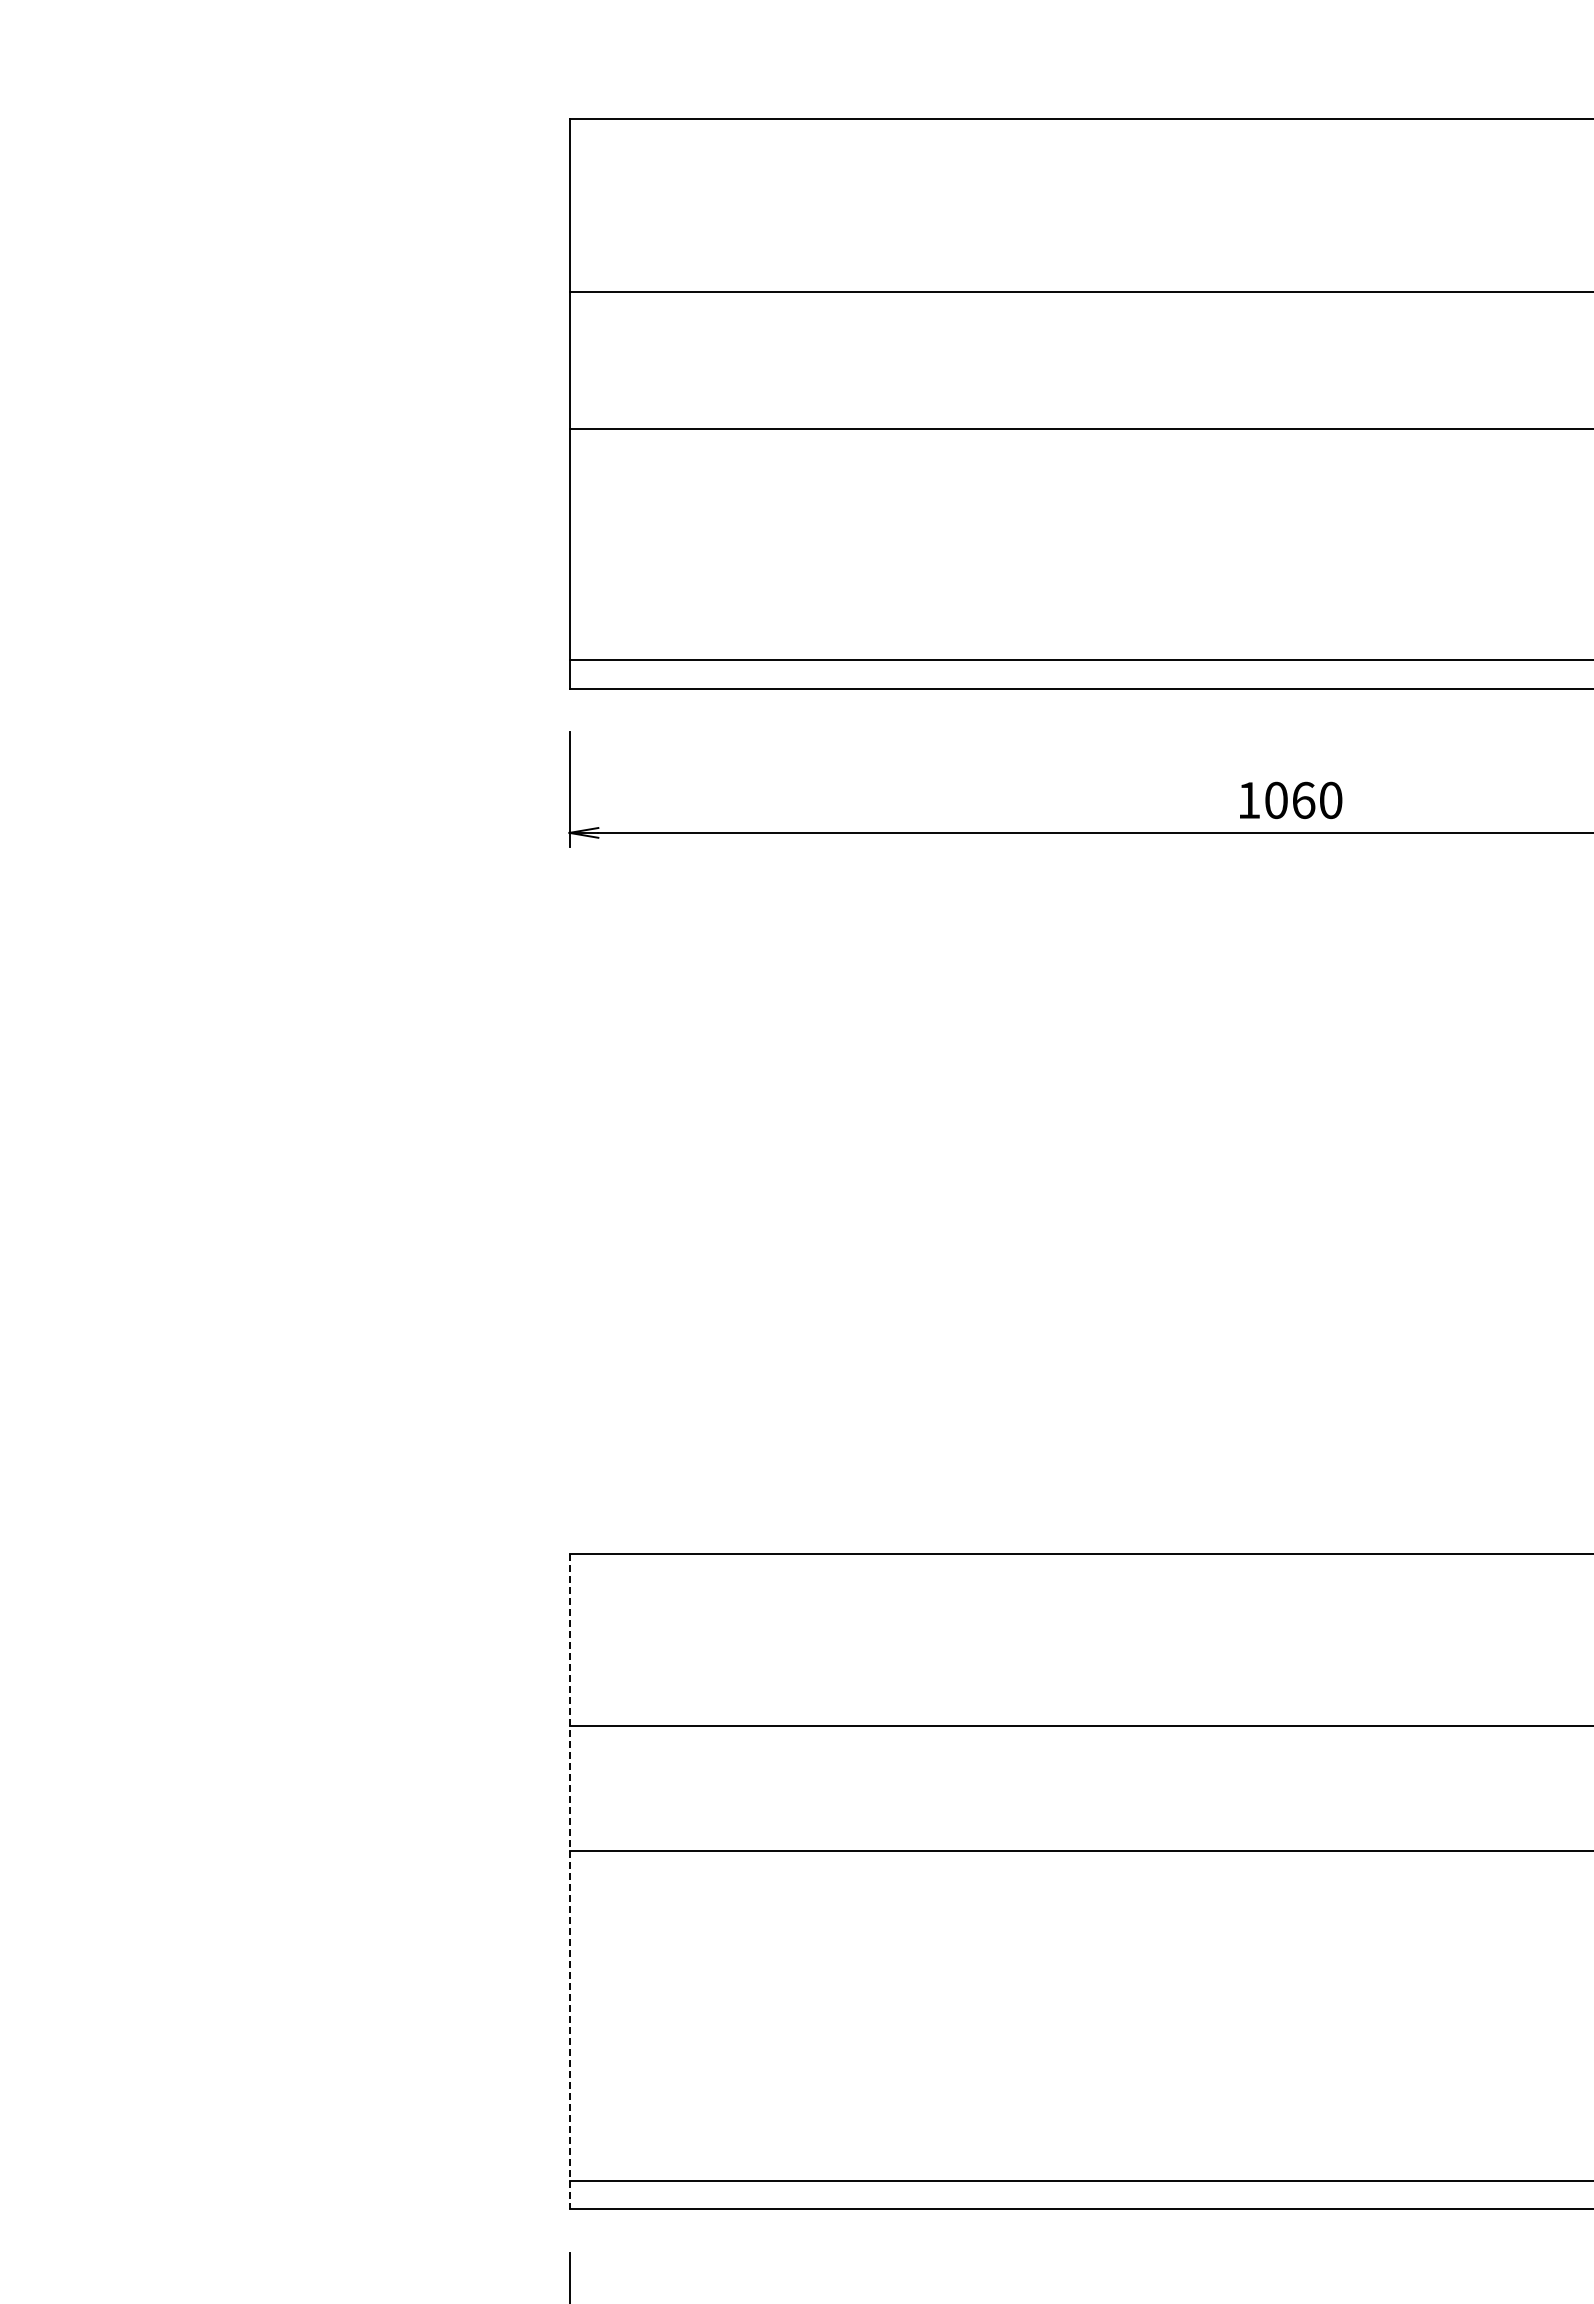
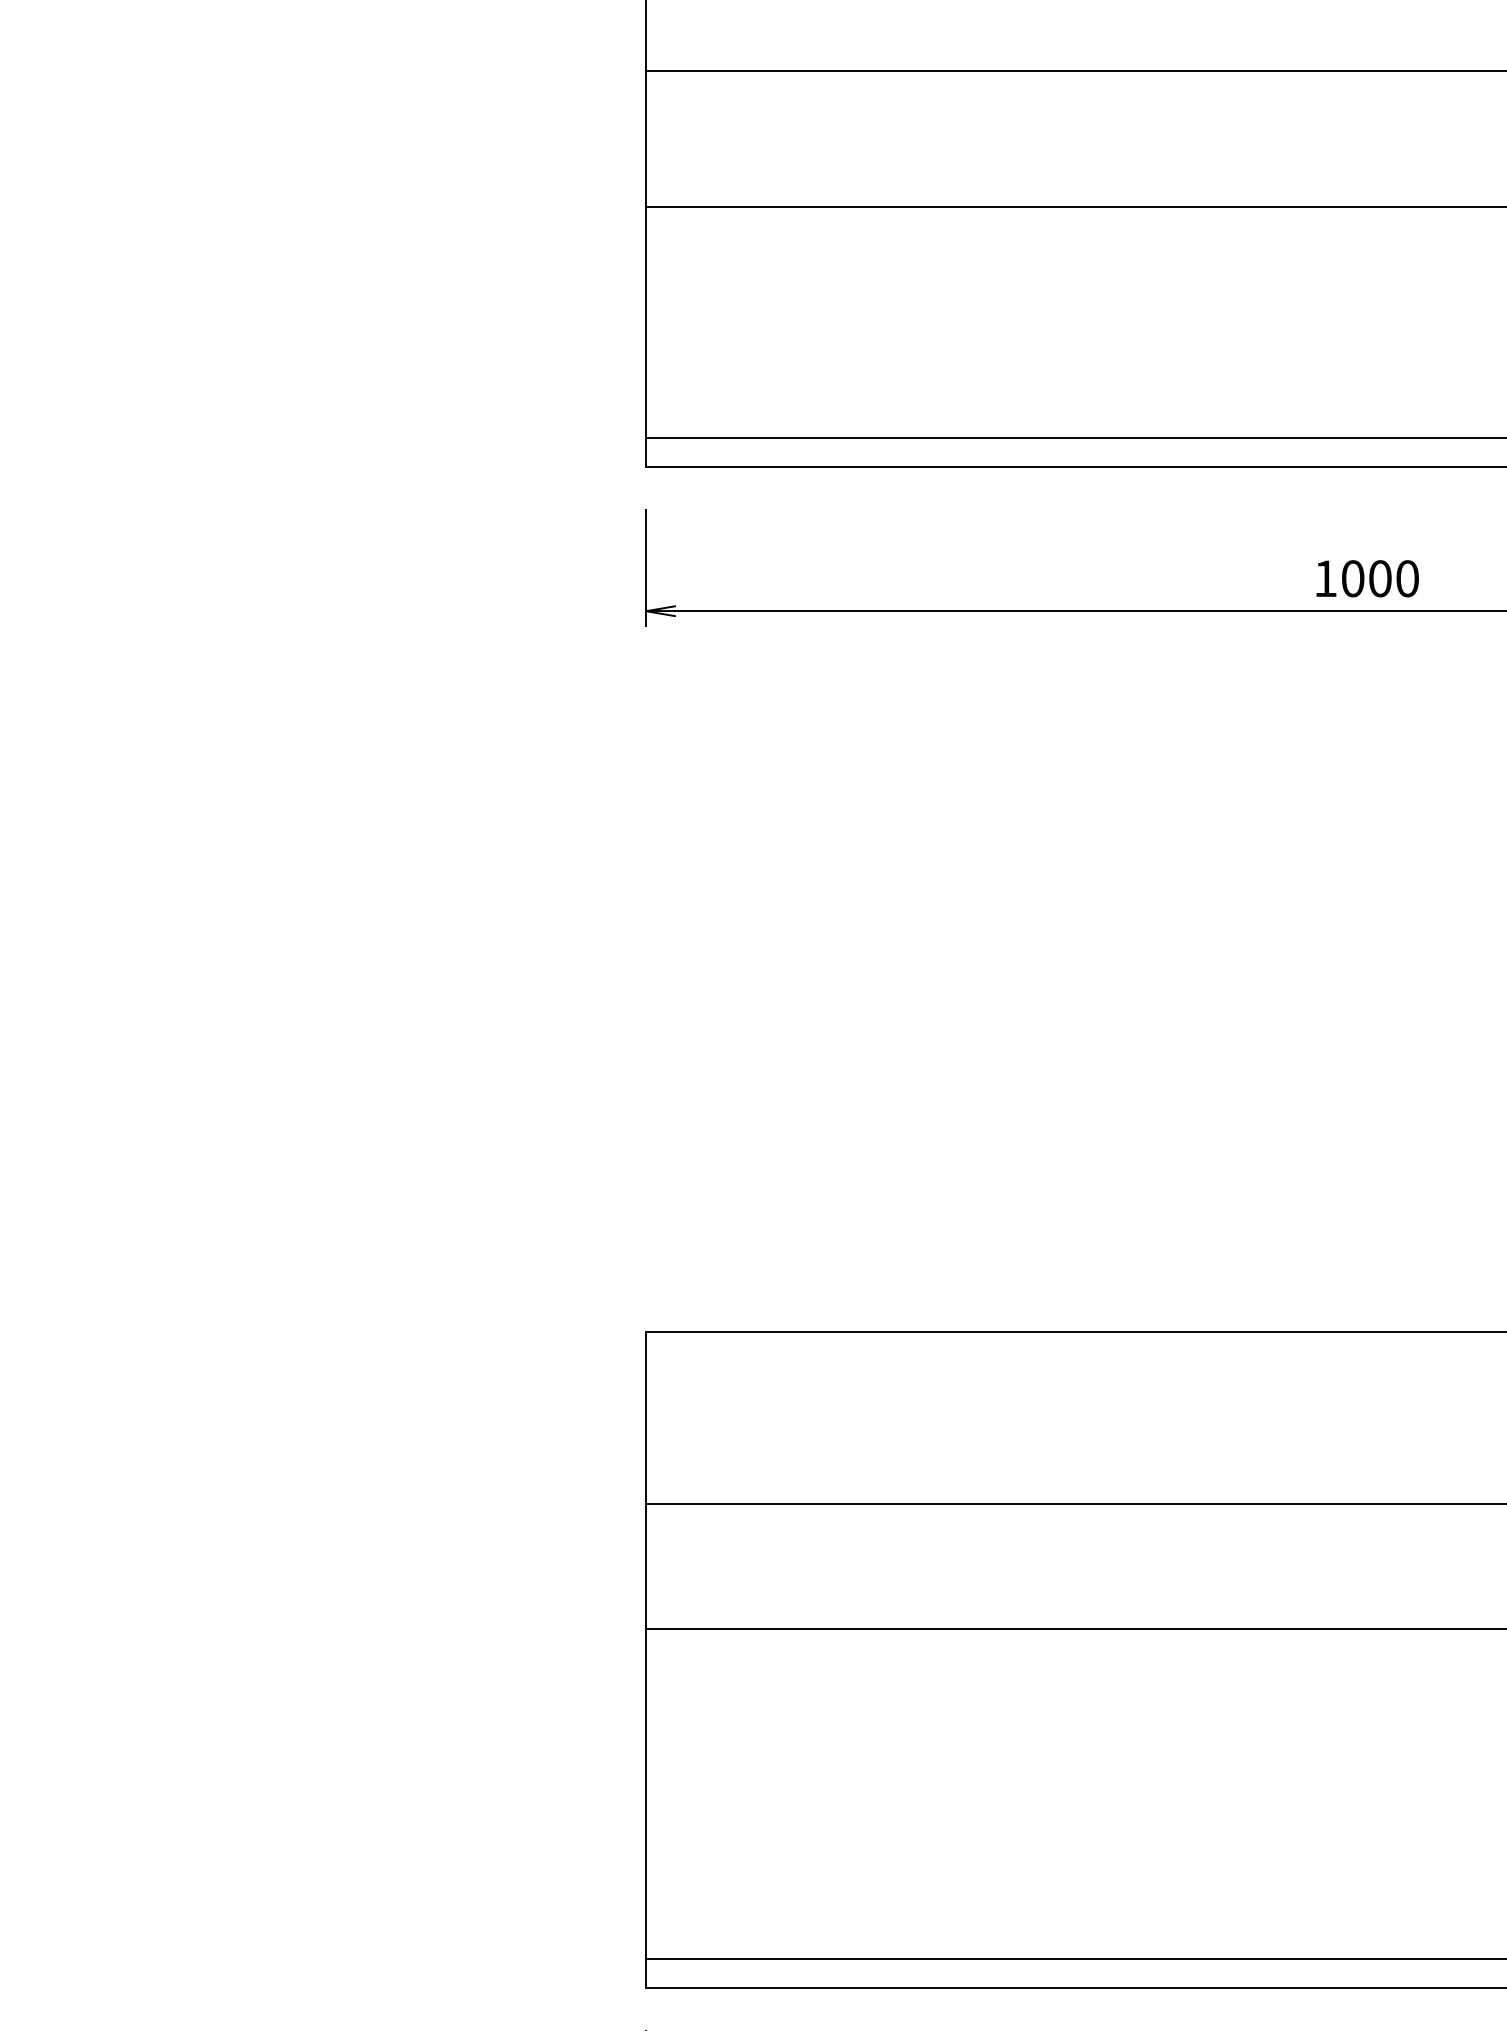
text: (1303, 799) -> (1380, 577), 1060 -> 1000
line: (569, 1881) -> (646, 1659), dashed -> solid

